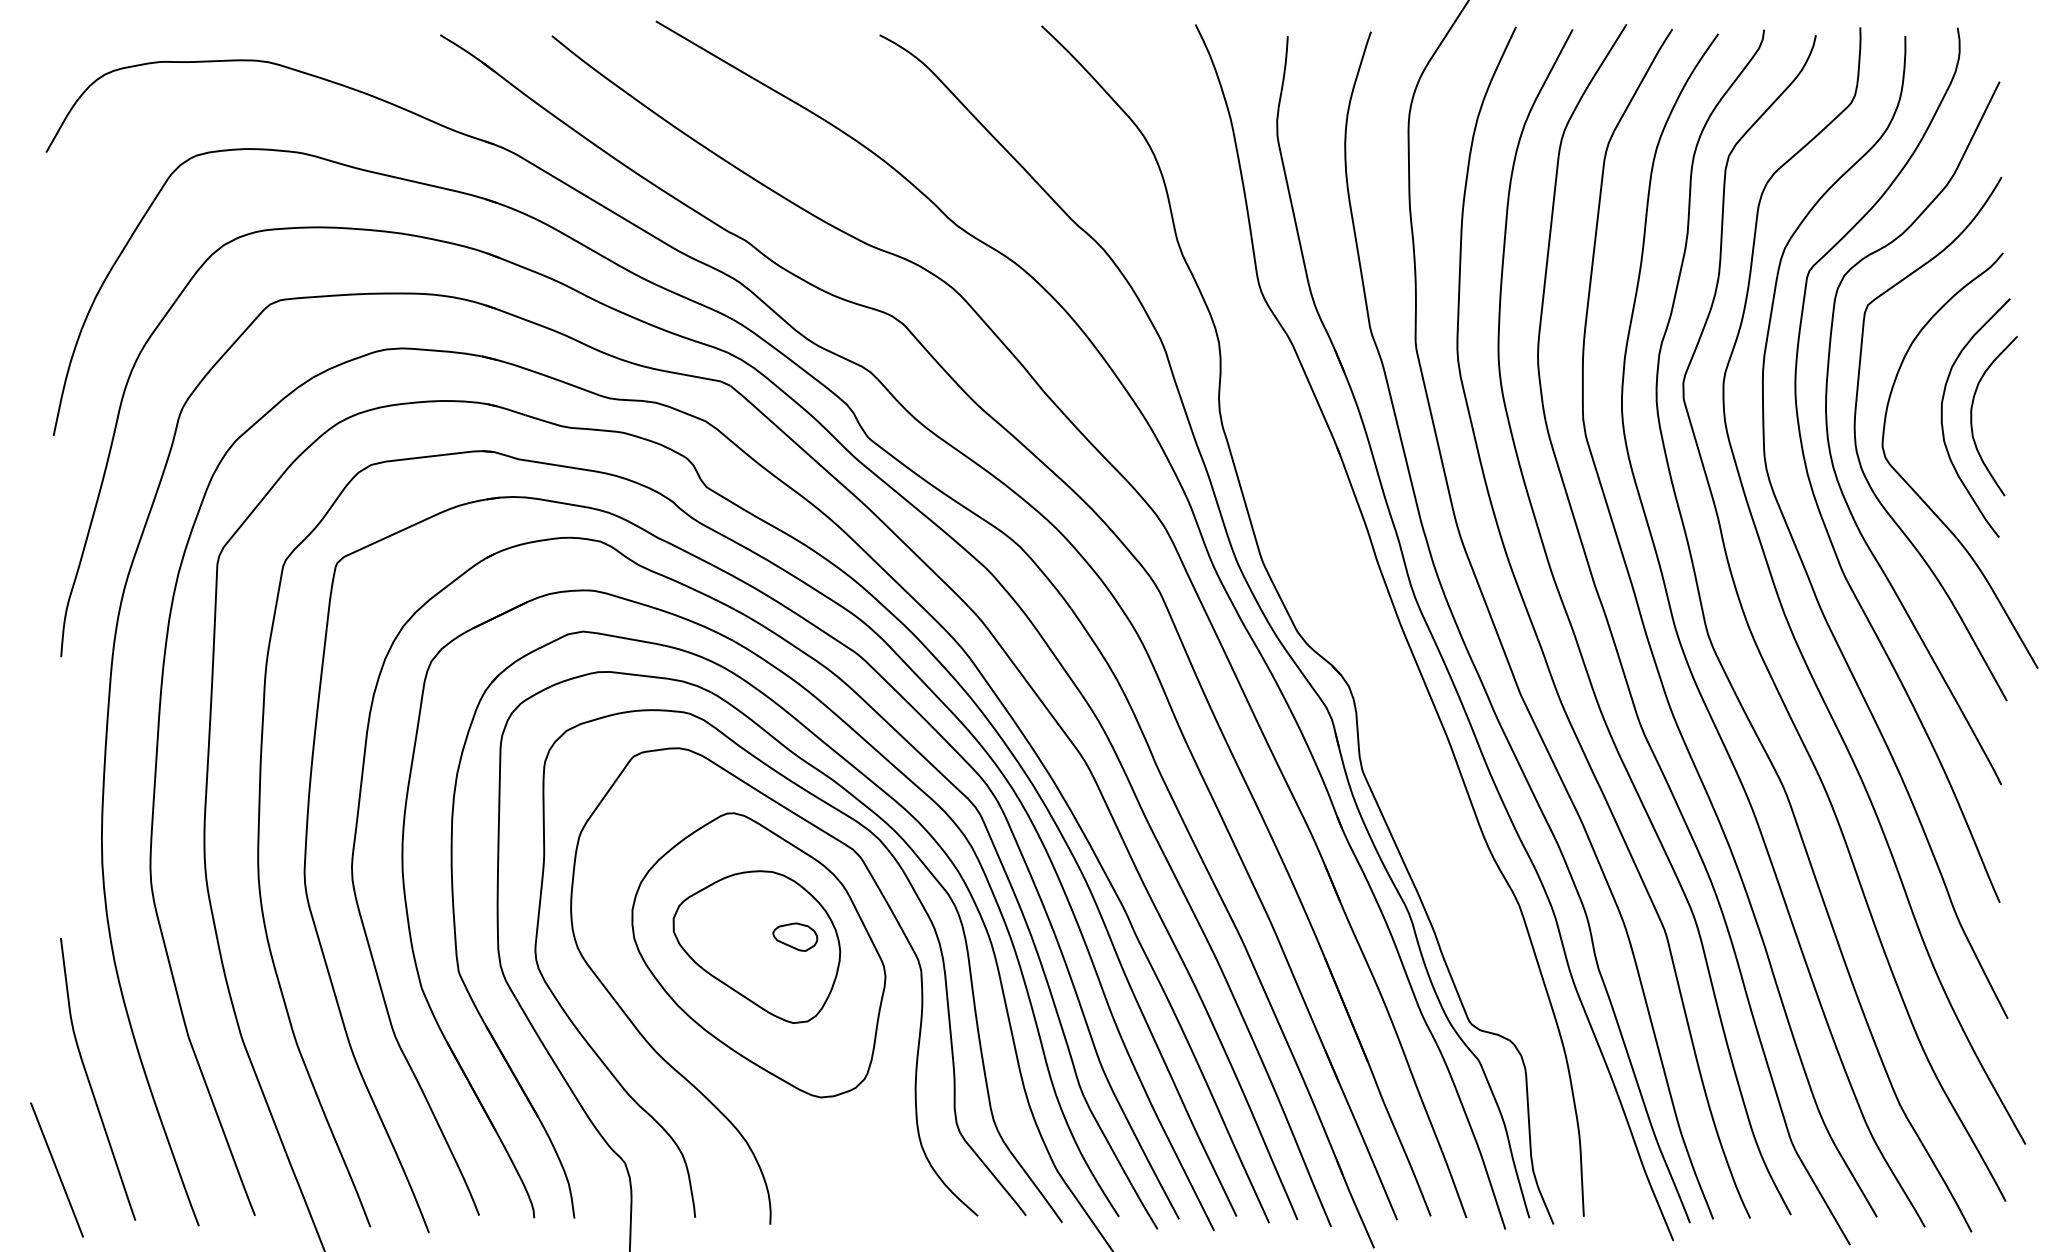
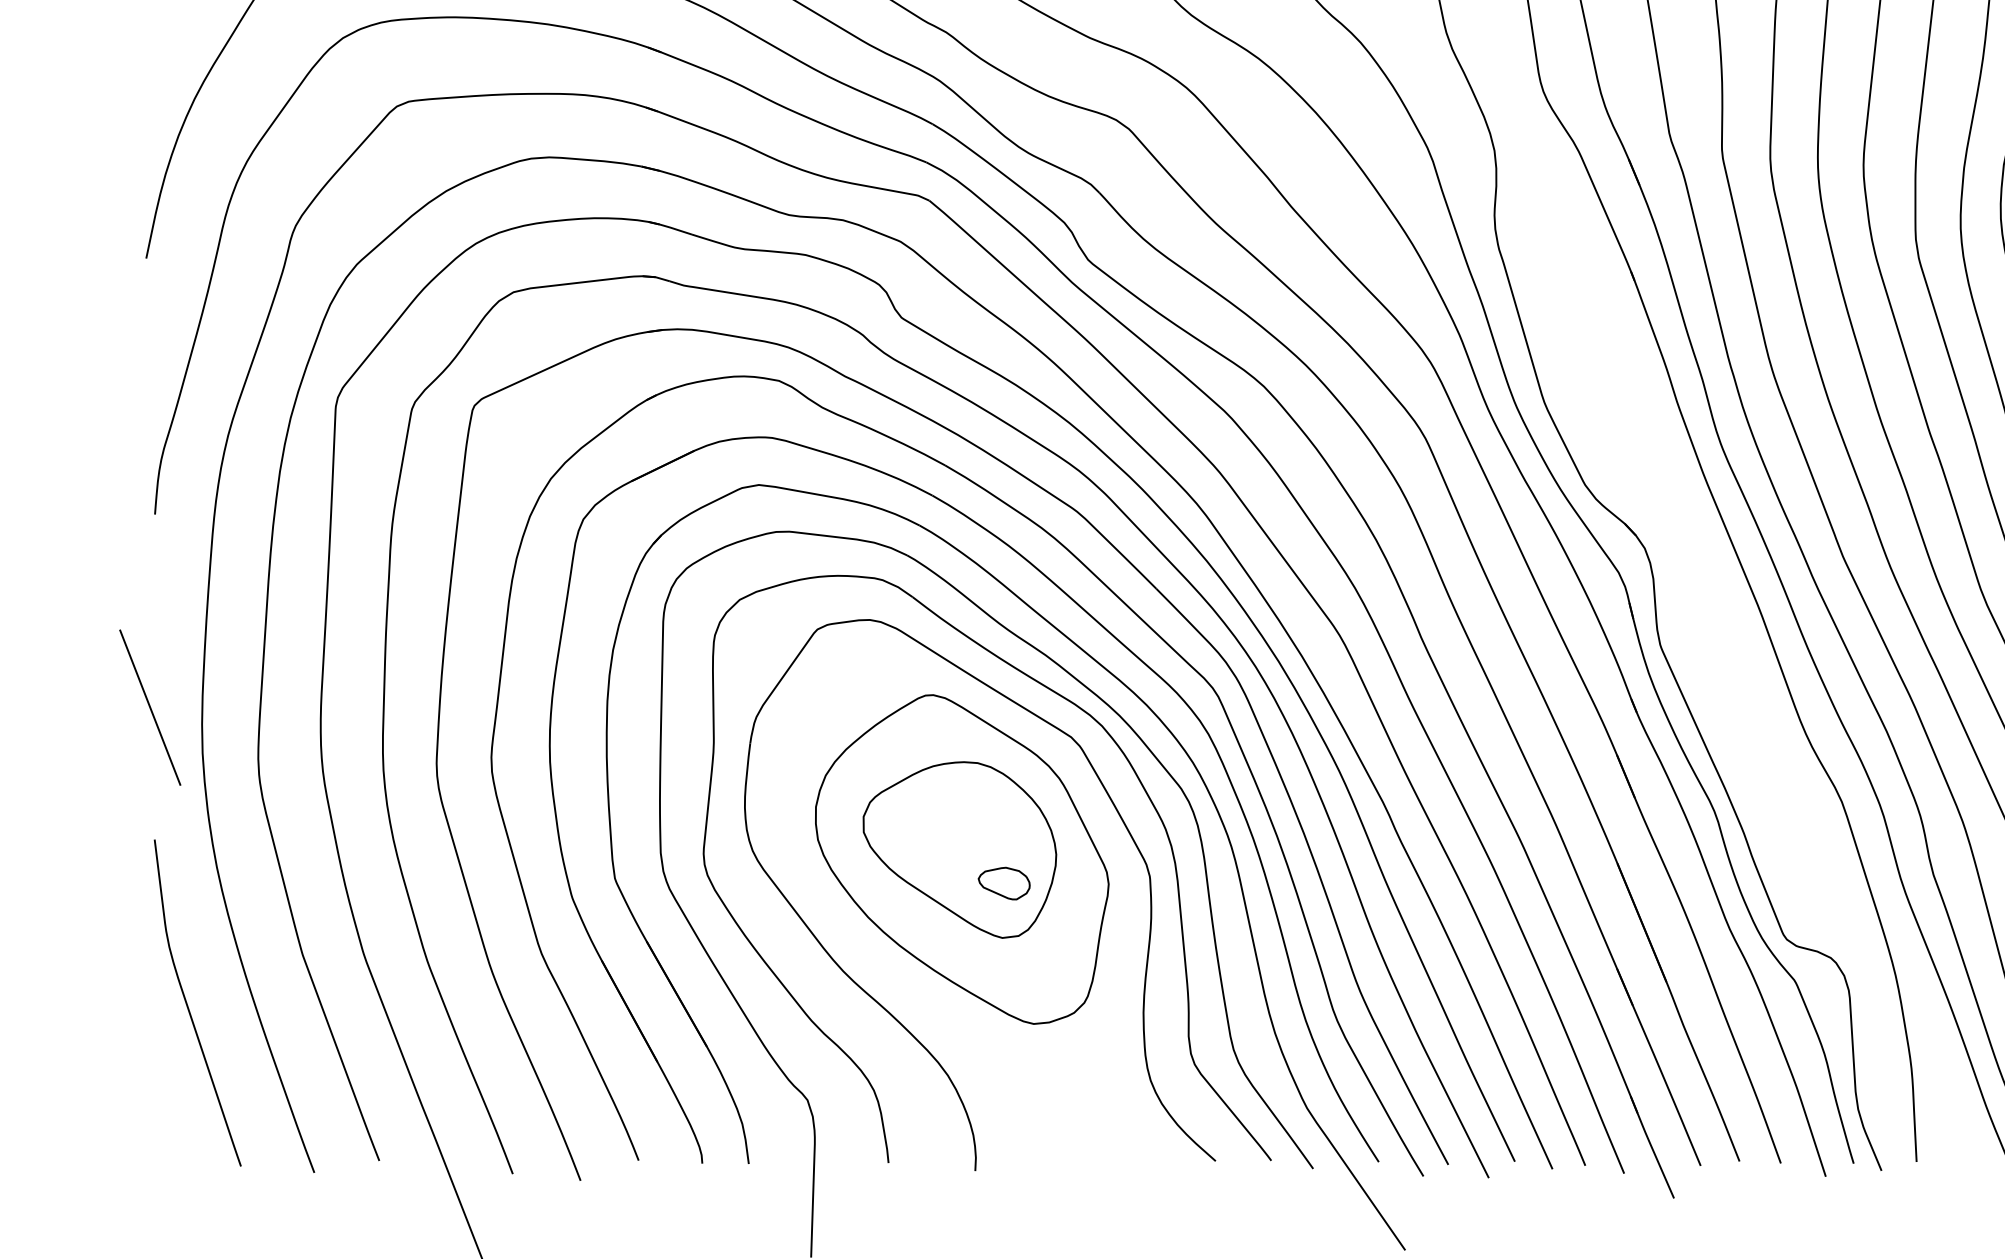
part: (795, 936) -> (1004, 882), moved
line: (56, 1169) -> (149, 707), moved

